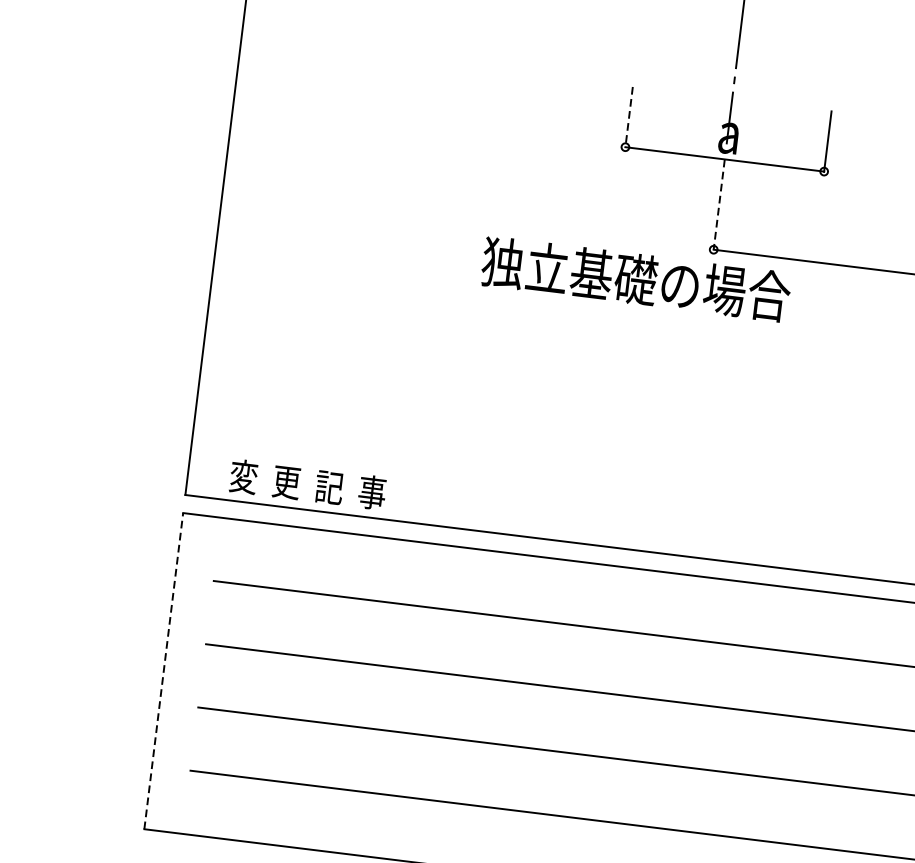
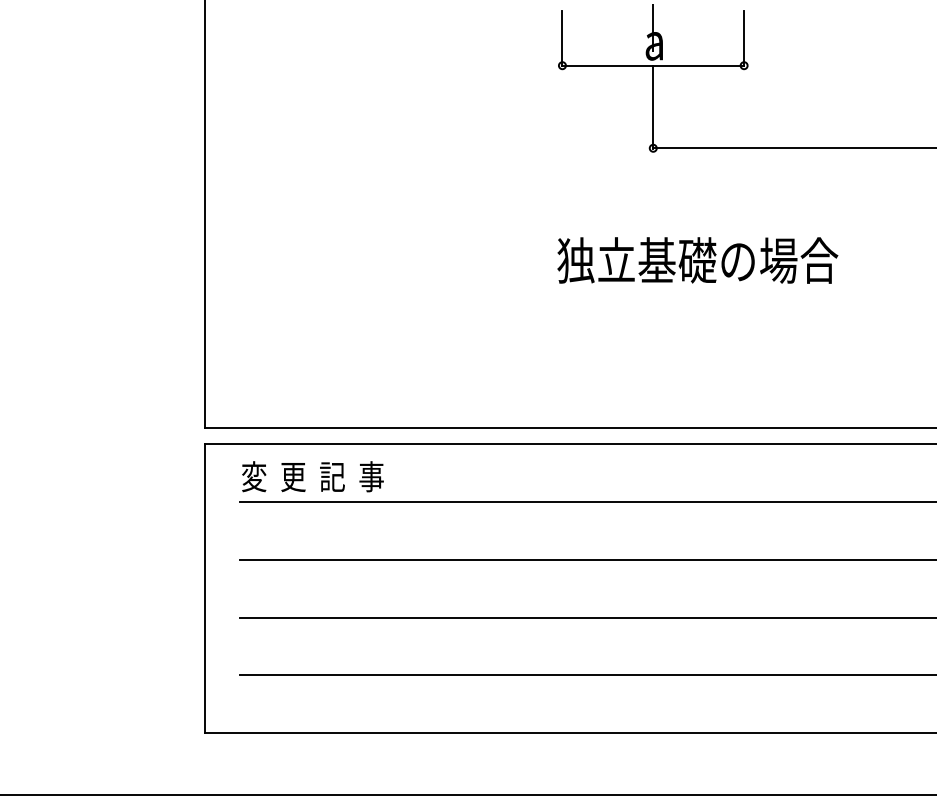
line: (629, 117) -> (562, 38), dashed -> solid
line: (719, 205) -> (653, 107), dashed -> solid
text: (635, 279) -> (697, 260), moved
text: (307, 484) -> (312, 476), moved
line: (163, 670) -> (204, 588), dashed -> solid

